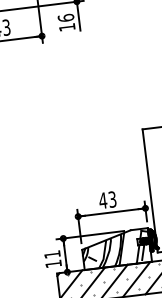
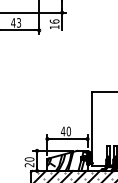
text: (111, 199) -> (68, 131), 43 -> 40
text: (52, 259) -> (29, 162), 11 -> 20

